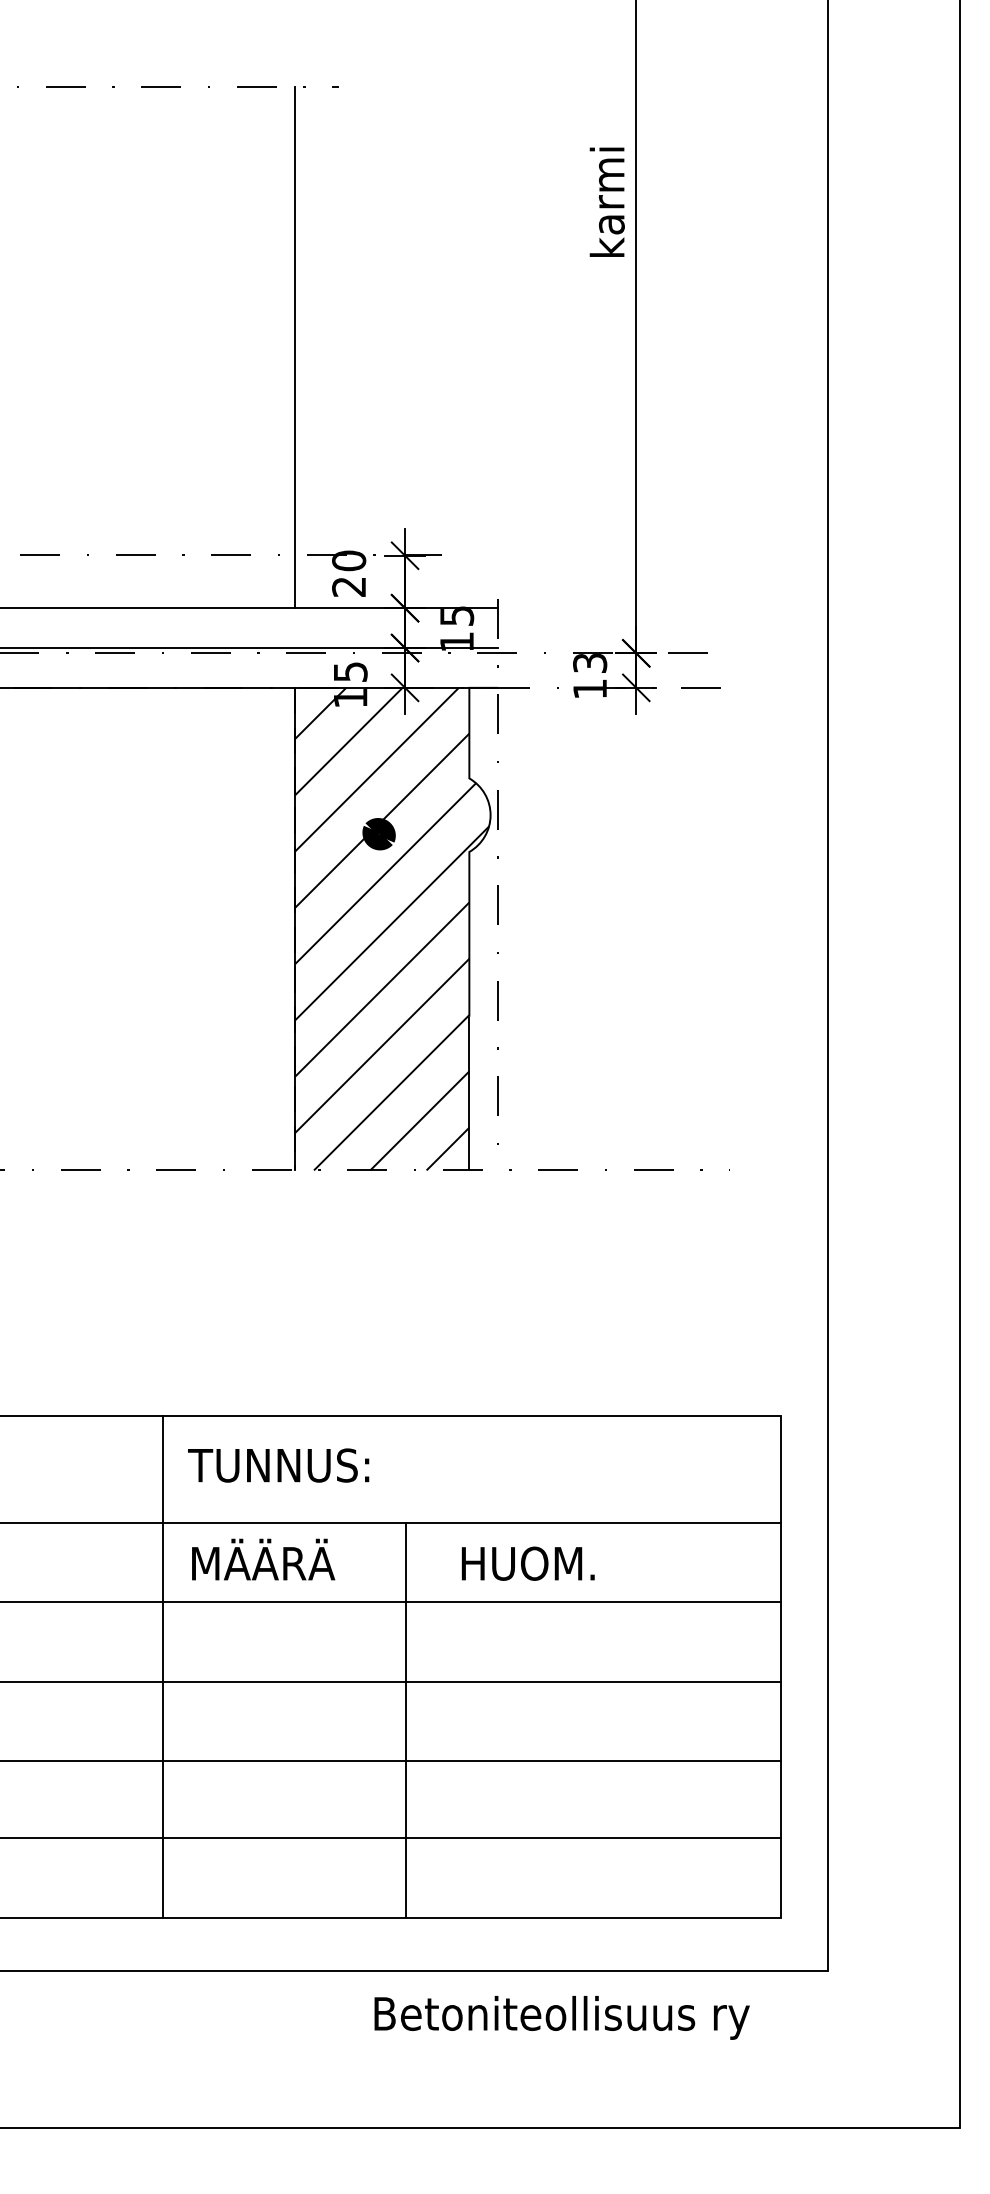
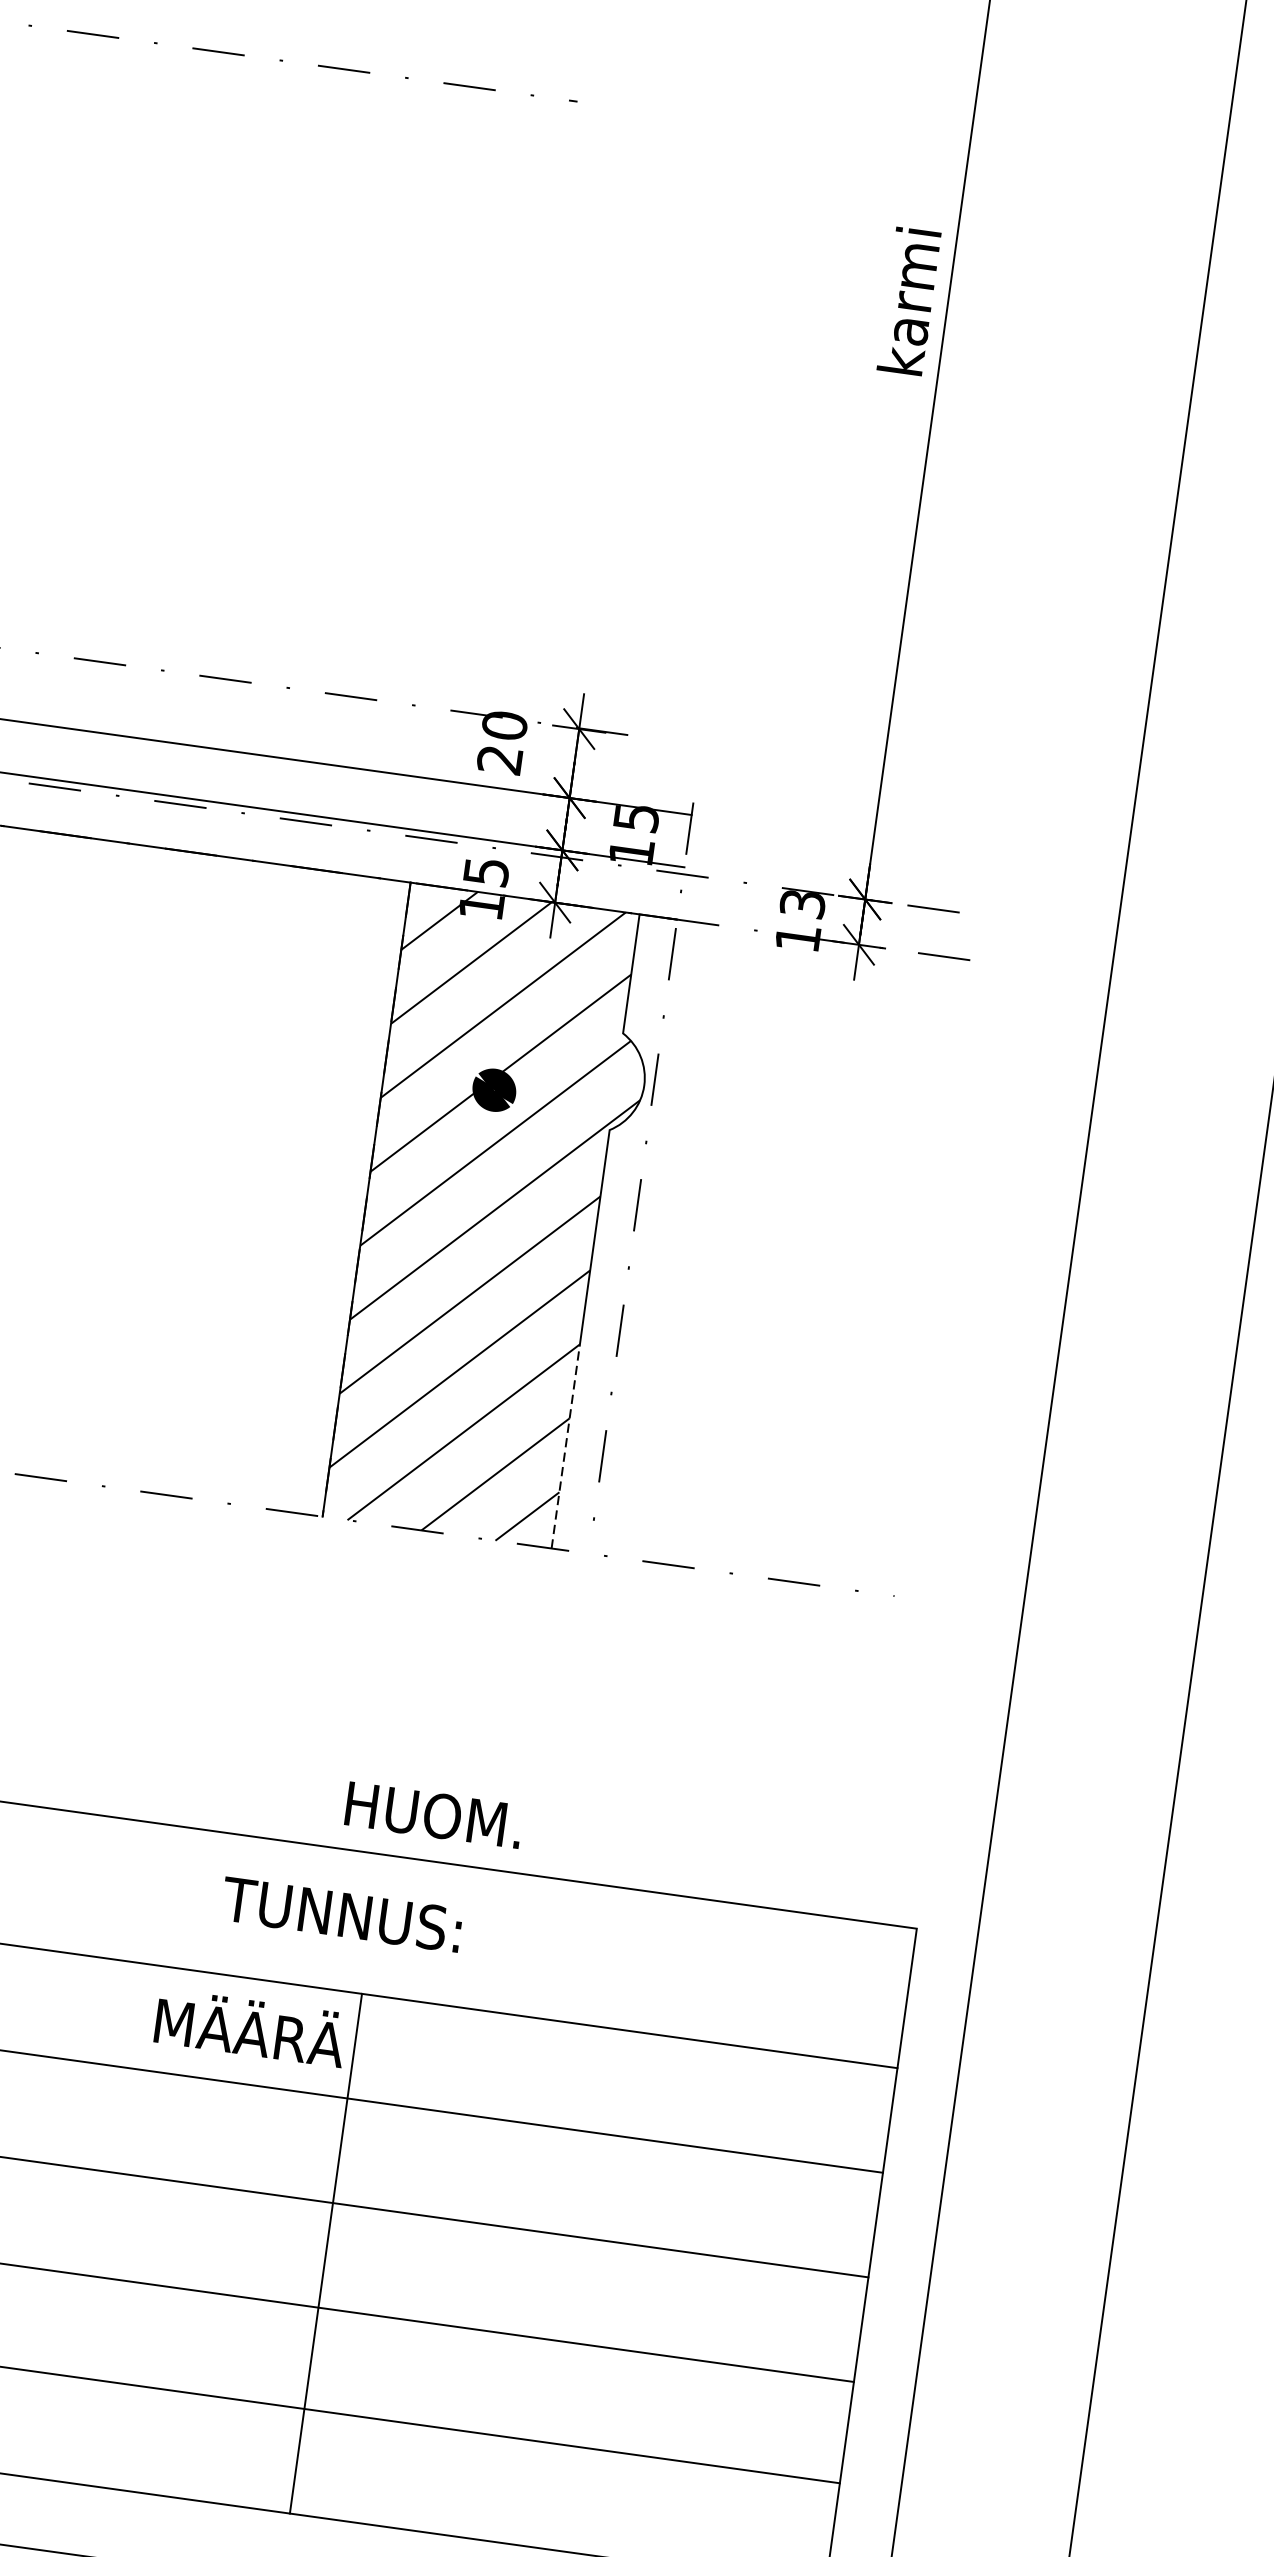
line: (295, 347) -> (473, 435), removed
line: (469, 1093) -> (565, 1447), solid -> dashed
text: (278, 1465) -> (341, 1914), moved
text: (263, 1559) -> (250, 2027), moved
text: (527, 1563) -> (433, 1814), moved
line: (163, 1667) -> (59, 2145), removed
line: (405, 1720) -> (325, 2253), moved

